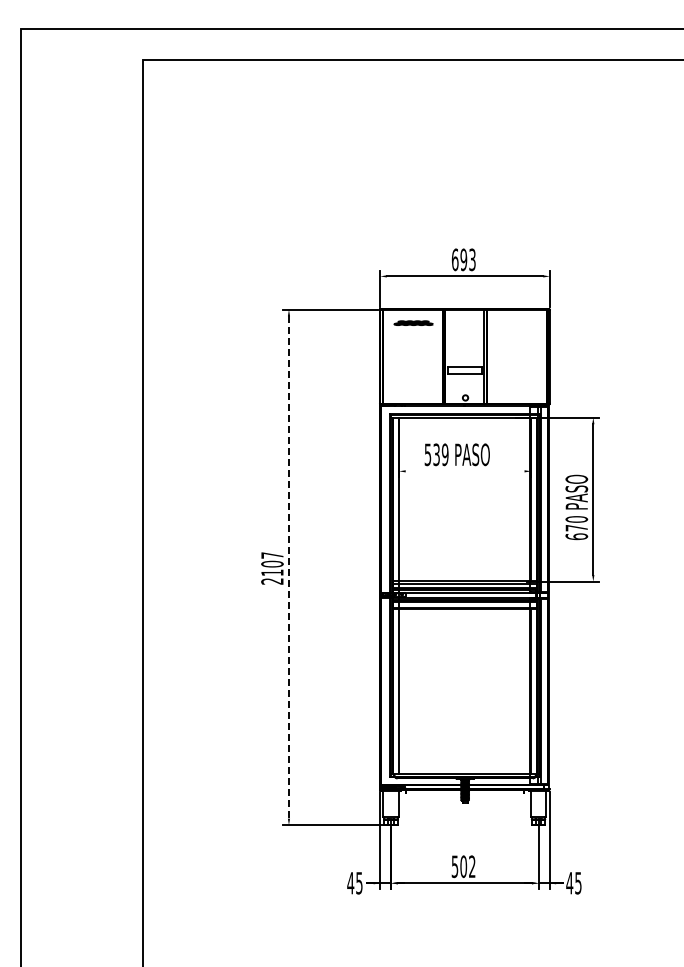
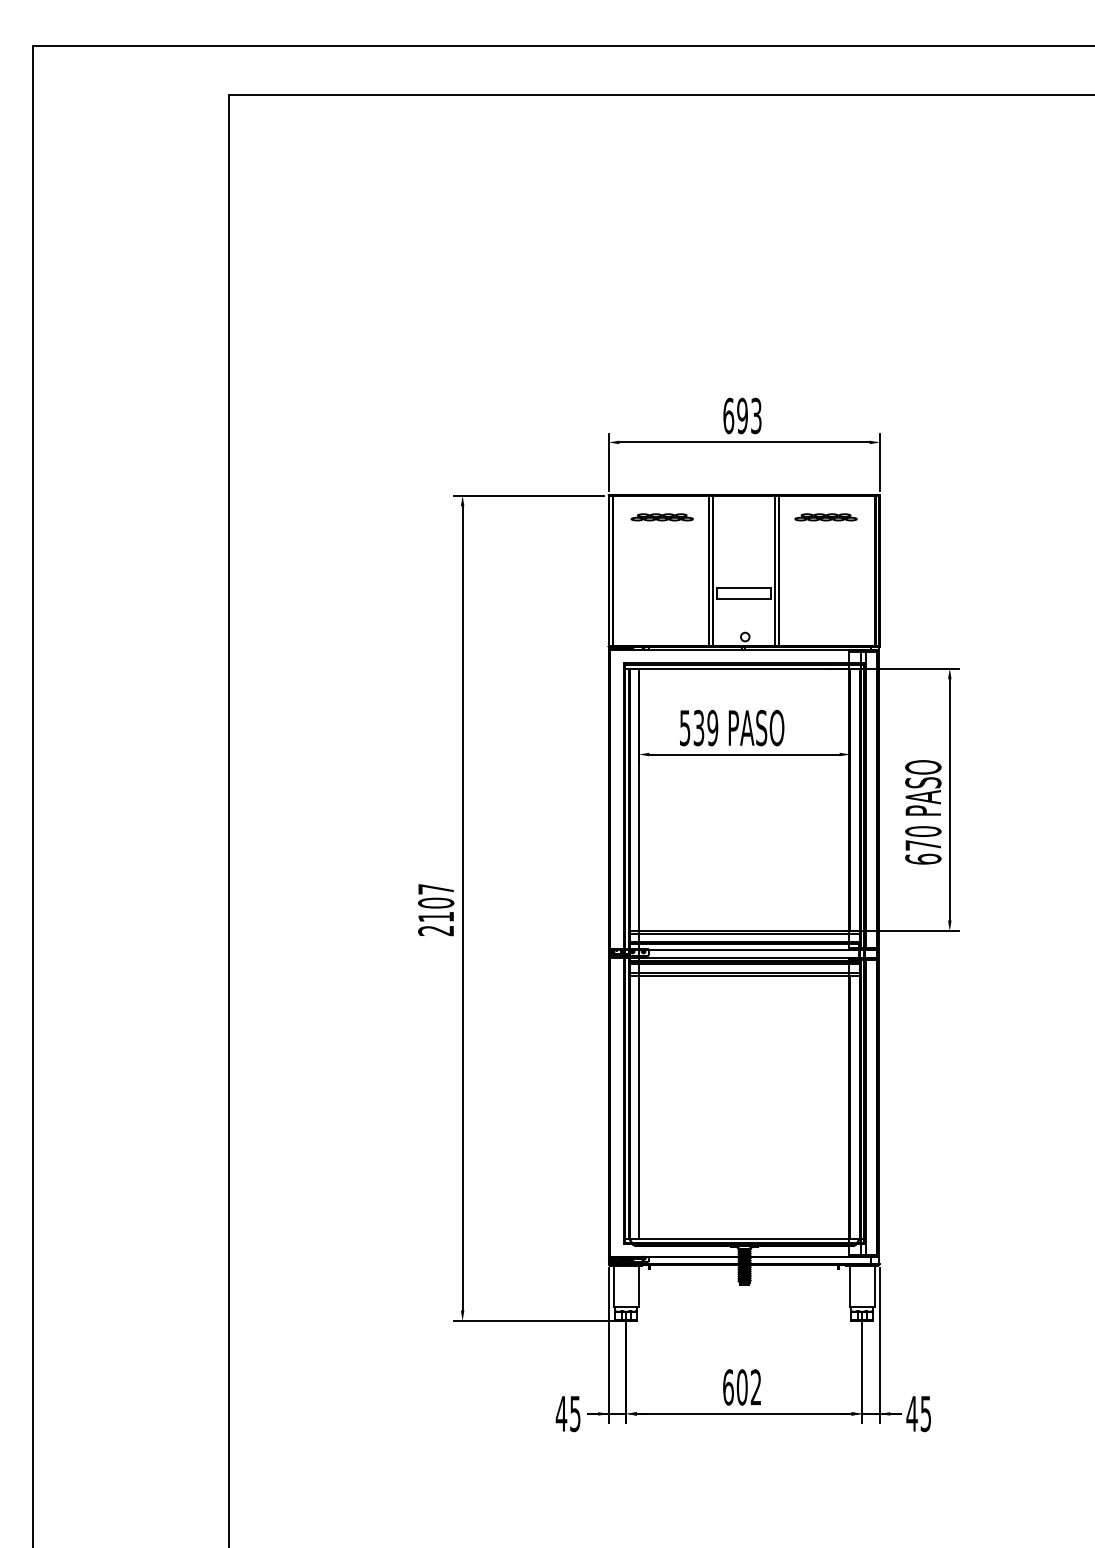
part: (516, 322) -> (826, 516), added
line: (464, 471) -> (743, 754), added
line: (288, 567) -> (461, 908), dashed -> solid
text: (454, 866) -> (727, 1387), 502 -> 602

